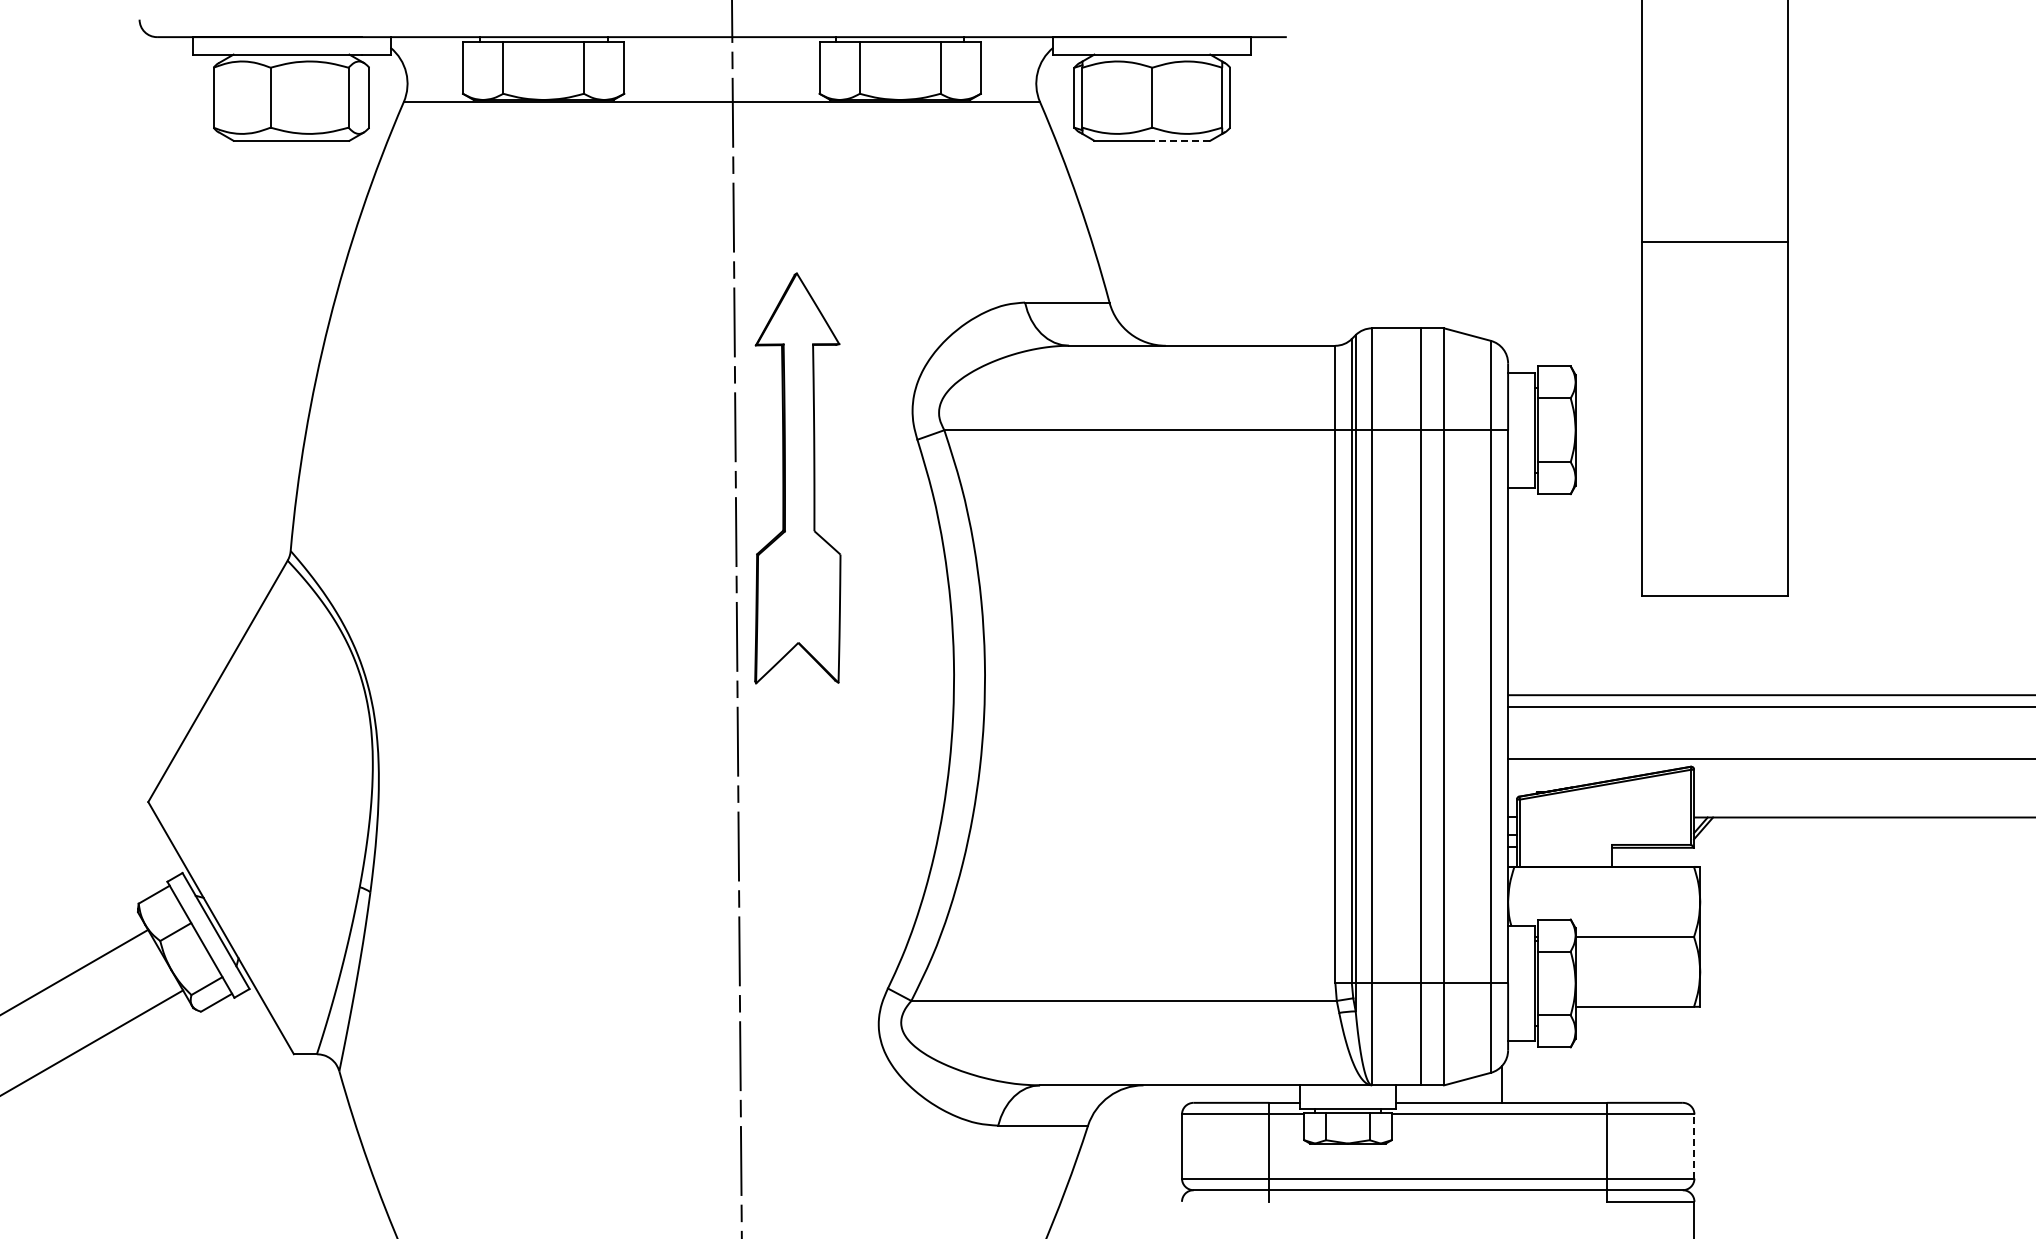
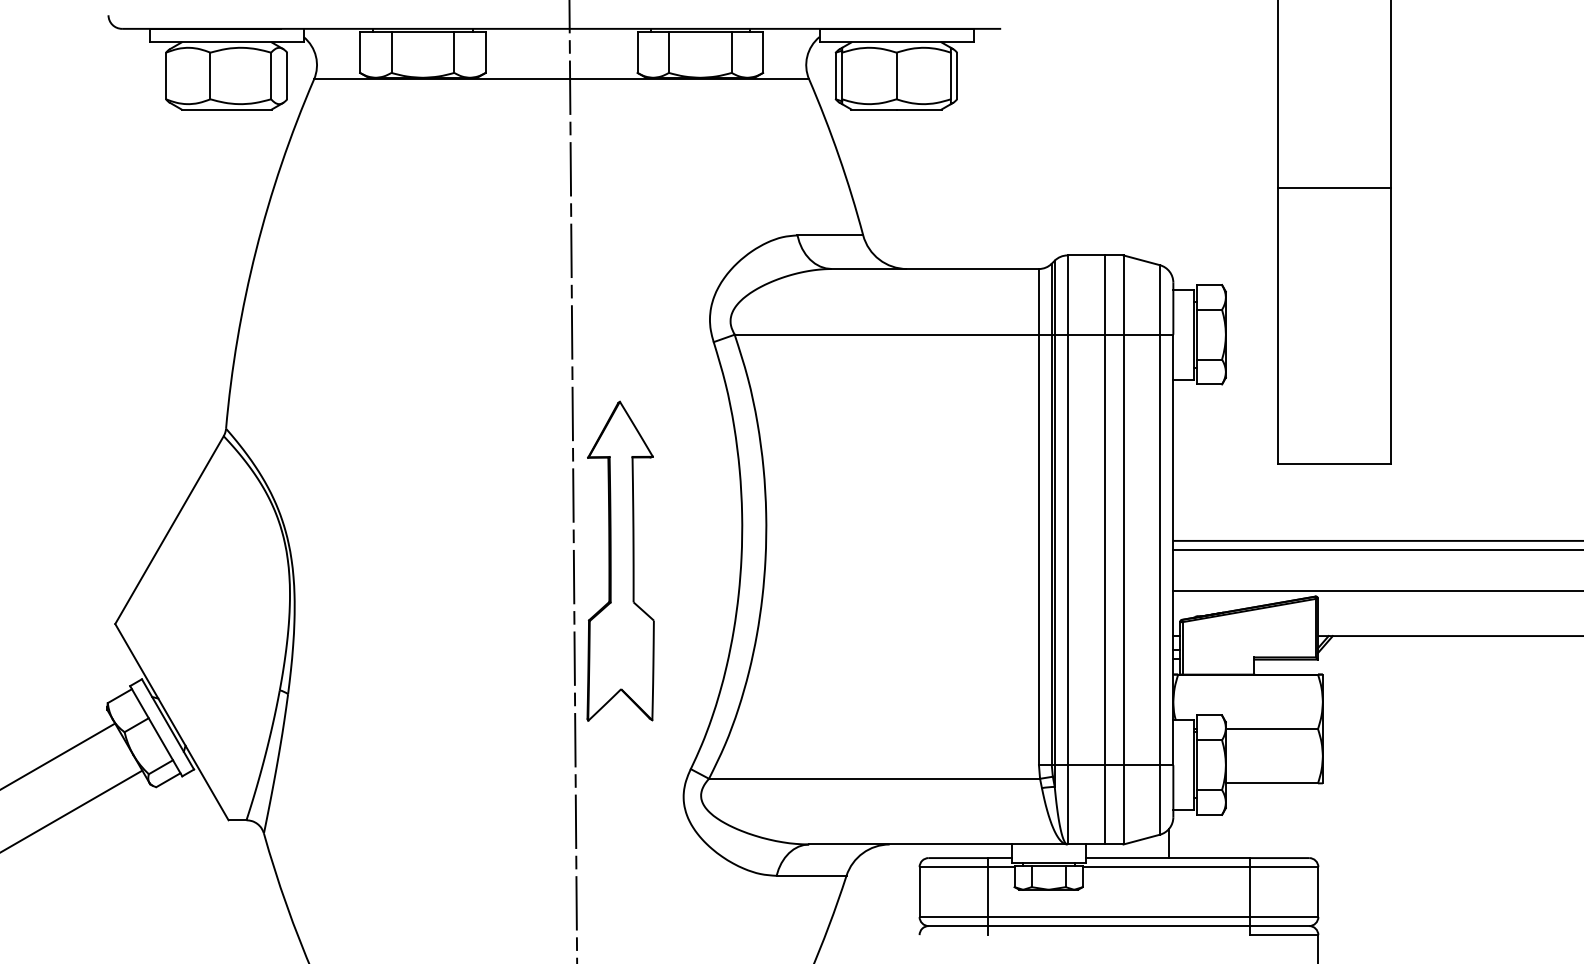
line: (1181, 140) -> (919, 109), dashed -> solid
part: (797, 478) -> (620, 561), moved
line: (1694, 1146) -> (1318, 892), dashed -> solid

